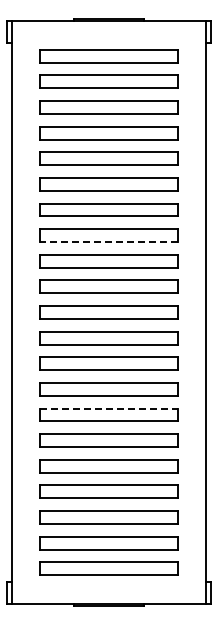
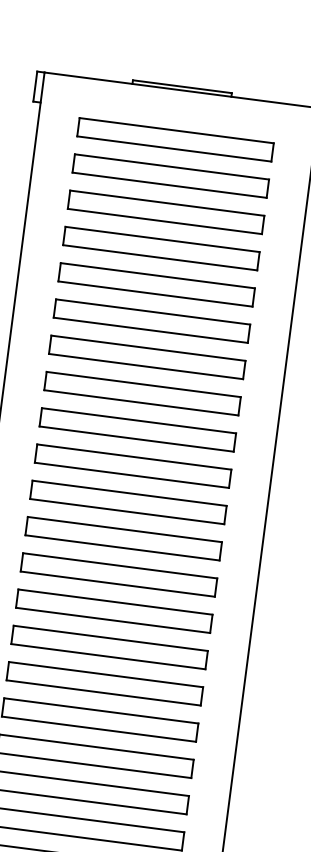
line: (108, 242) -> (140, 403), dashed -> solid
line: (109, 408) -> (111, 638), dashed -> solid

